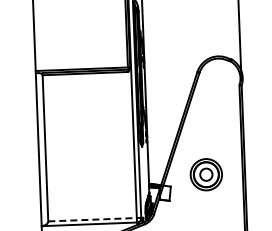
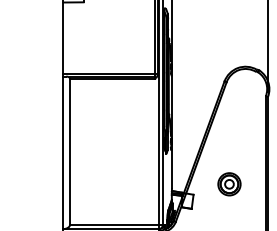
part: (206, 174) -> (229, 184), size x0.71
line: (96, 219) -> (118, 224), dashed -> solid

